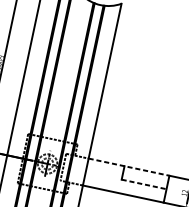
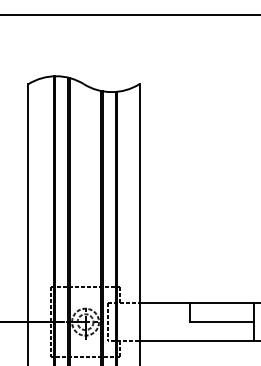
line: (129, 167) -> (197, 303), dashed -> solid
line: (144, 184) -> (222, 322), dashed -> solid

